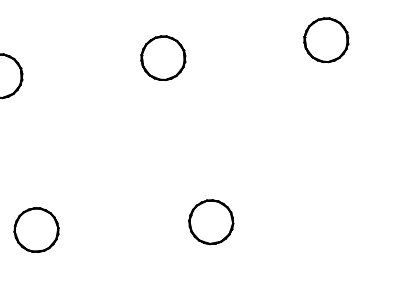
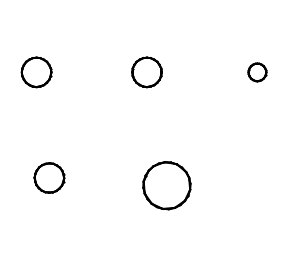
part: (326, 40) -> (257, 72), size x0.6
part: (210, 222) -> (166, 185), size x1.6

